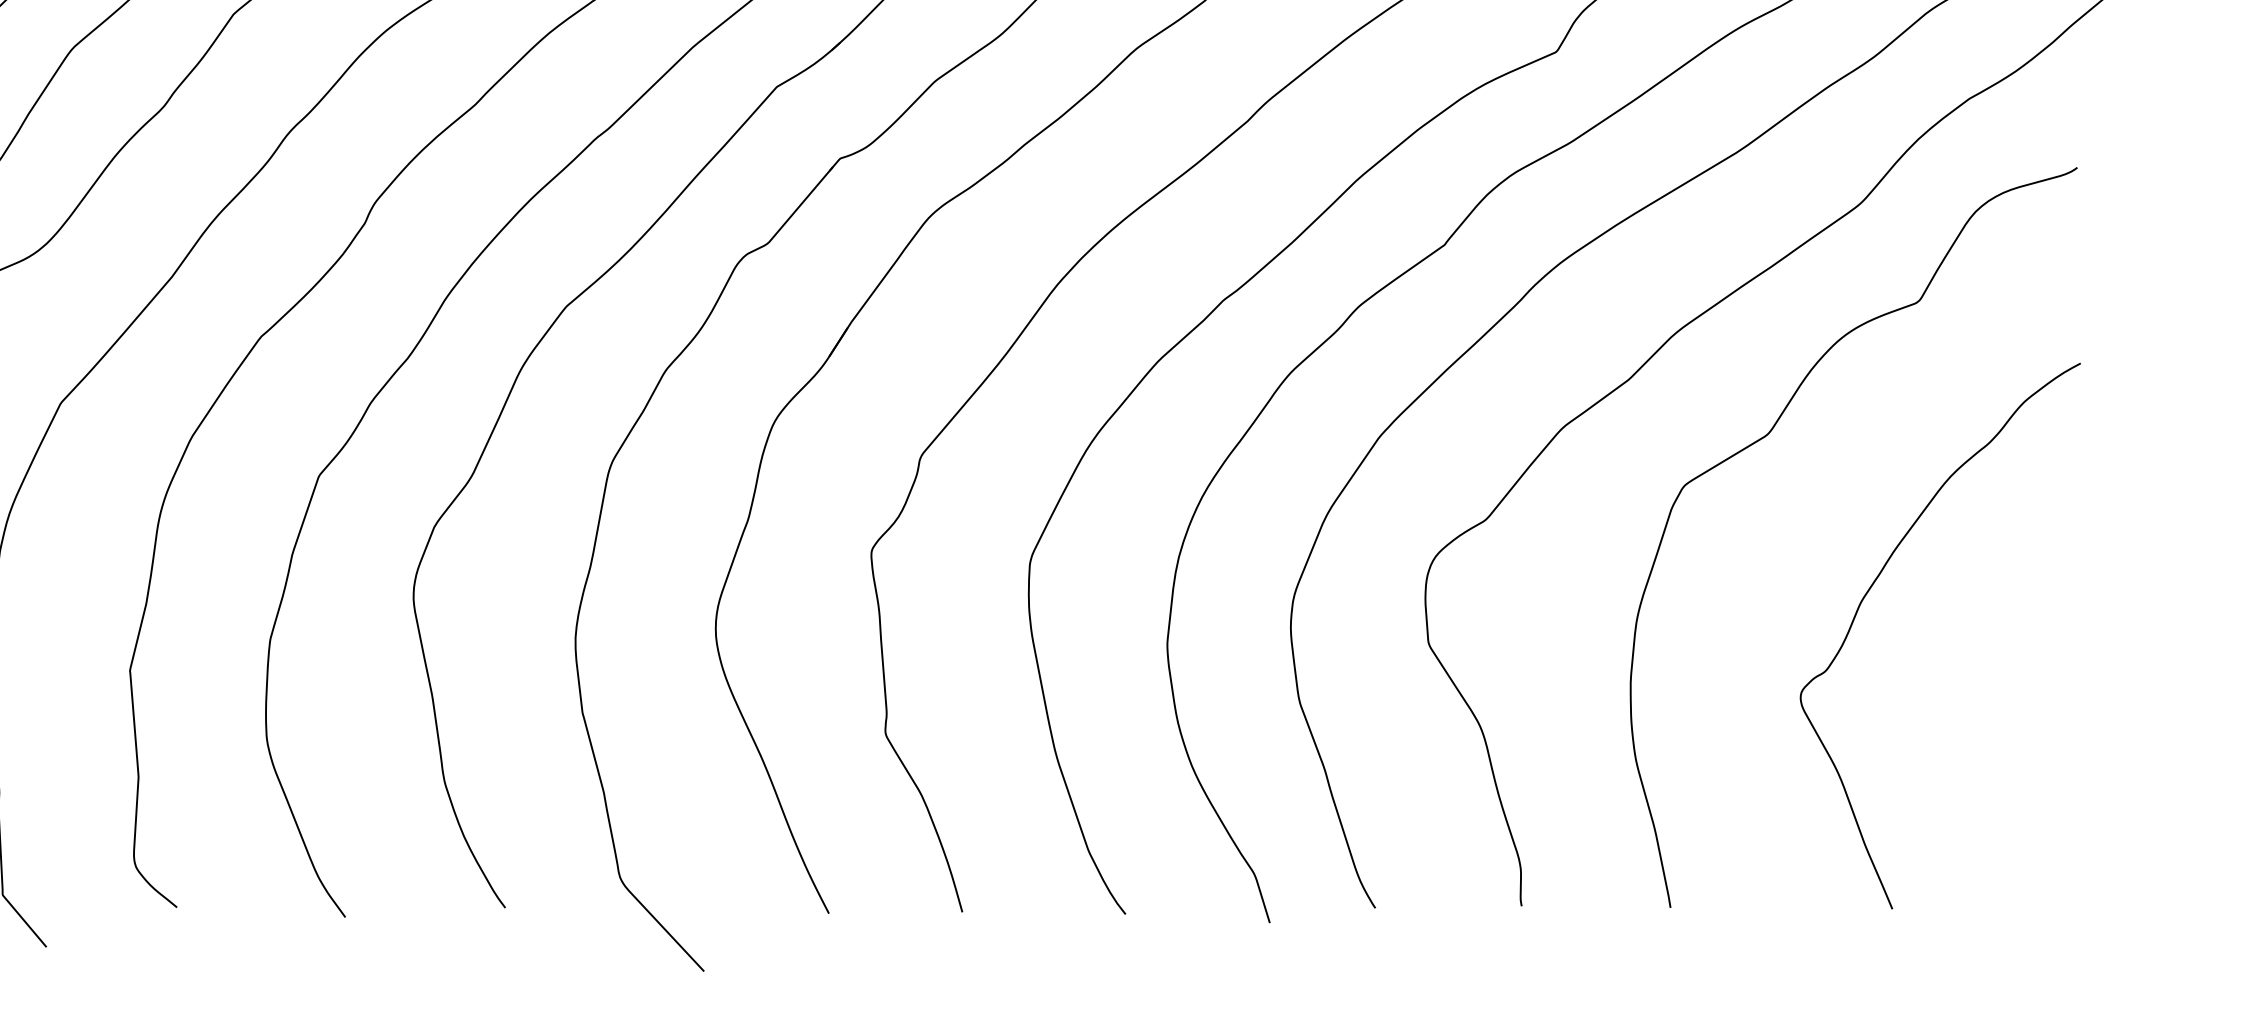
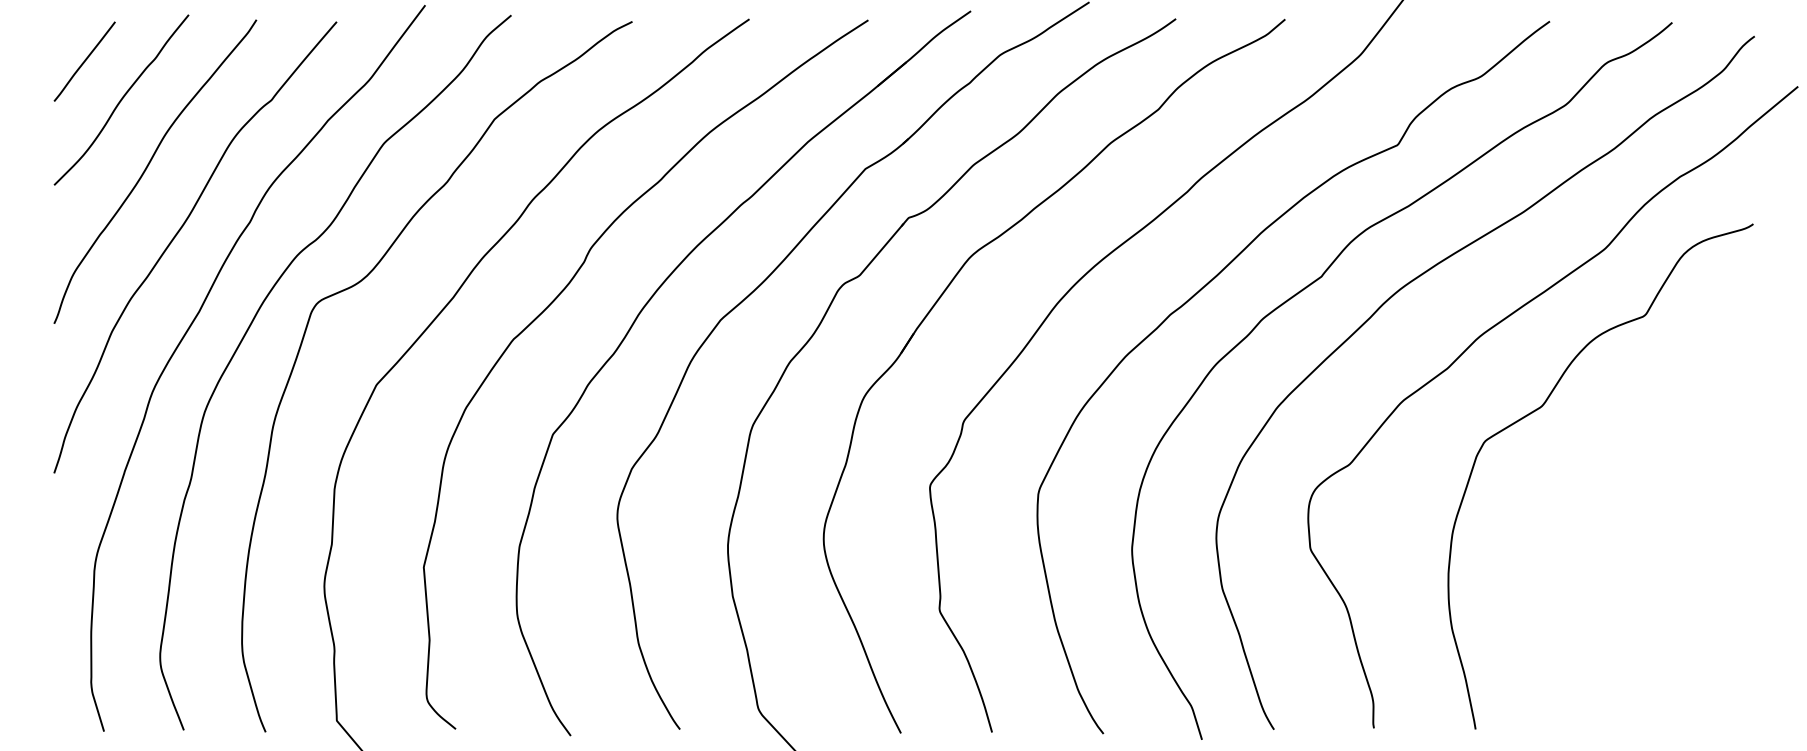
curve: (1871, 590) -> (1612, 512), removed

